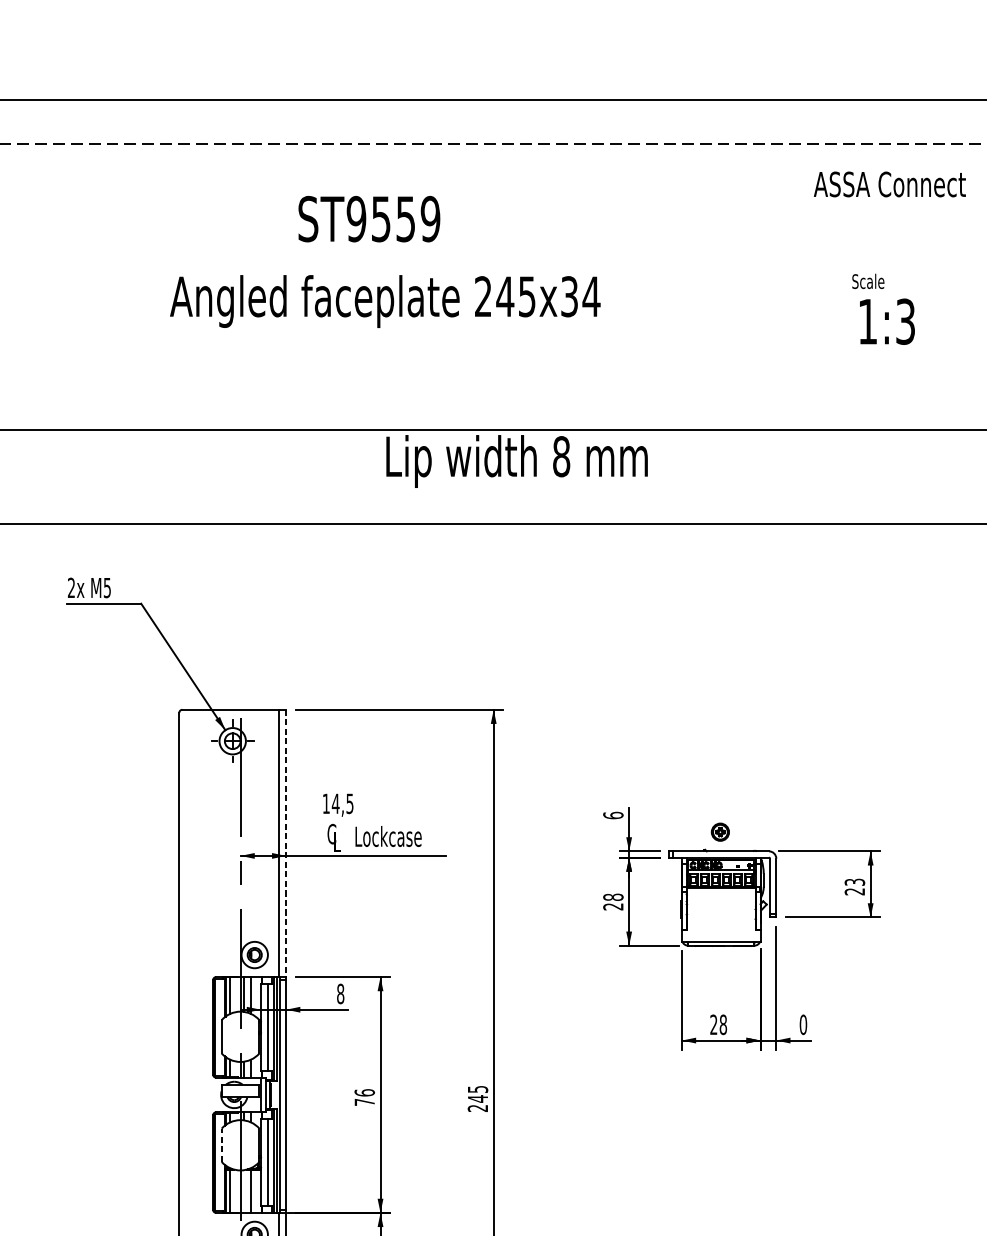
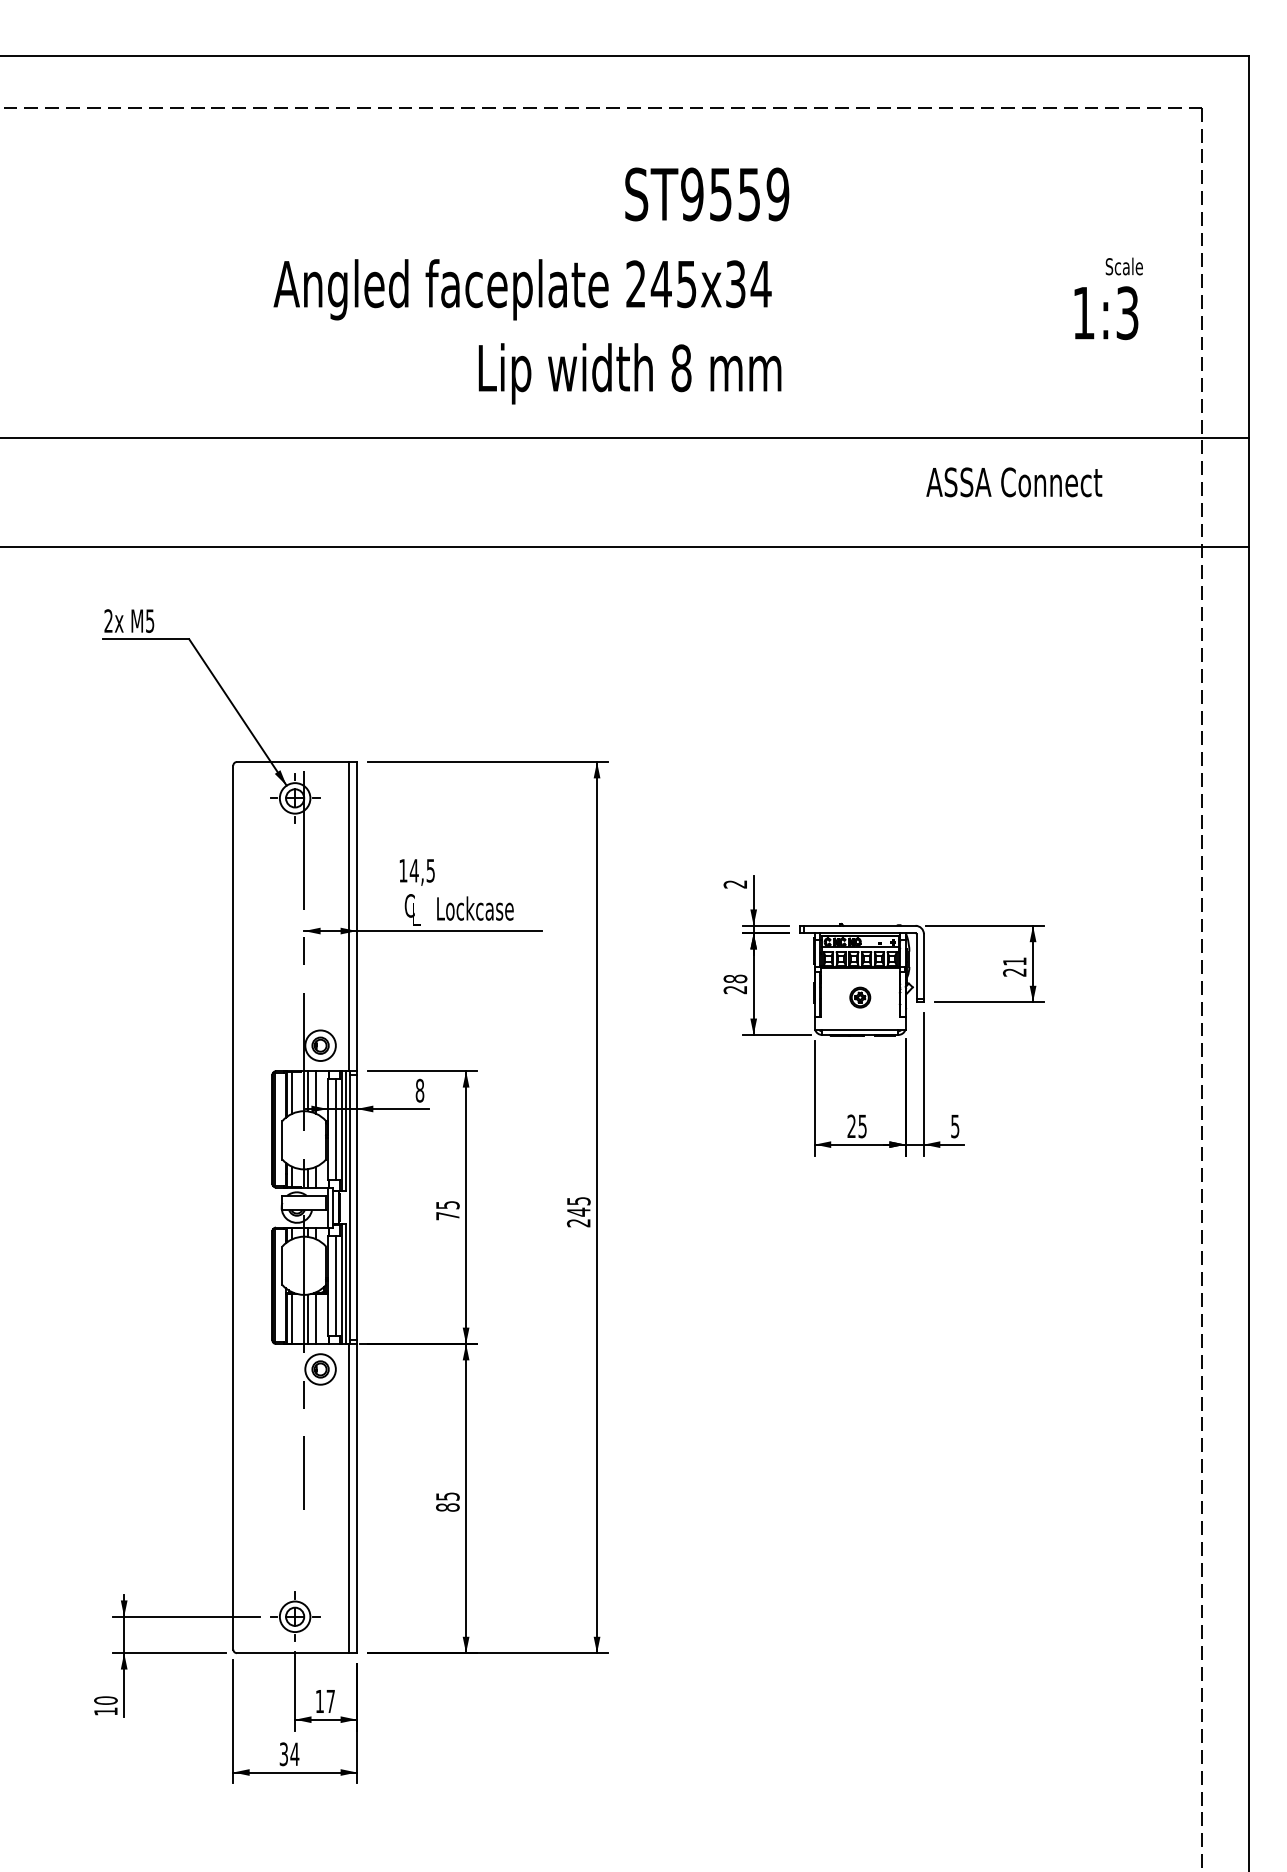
text: (890, 184) -> (1014, 482), moved
text: (369, 219) -> (707, 194), moved
text: (867, 281) -> (1123, 266), moved
text: (385, 301) -> (522, 289), moved
text: (887, 322) -> (1106, 313), moved
text: (516, 461) -> (629, 373), moved
text: (613, 815) -> (735, 884), 6 -> 2
part: (720, 832) -> (860, 997), moved
line: (285, 843) -> (356, 916), dashed -> solid
text: (854, 882) -> (1014, 961), 23 -> 21
text: (723, 1024) -> (862, 1126), 28 -> 25
text: (803, 1024) -> (955, 1126), 0 -> 5
text: (364, 1092) -> (447, 1204), 76 -> 75
line: (221, 1145) -> (282, 1265), dashed -> solid
line: (244, 1191) -> (308, 1319), added

